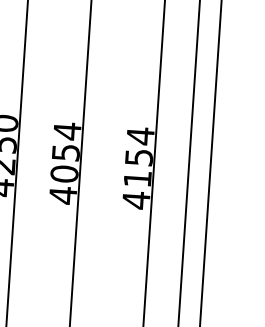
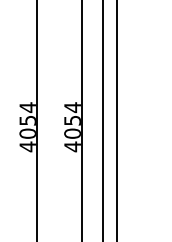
text: (137, 178) -> (72, 133), 4154 -> 4054

